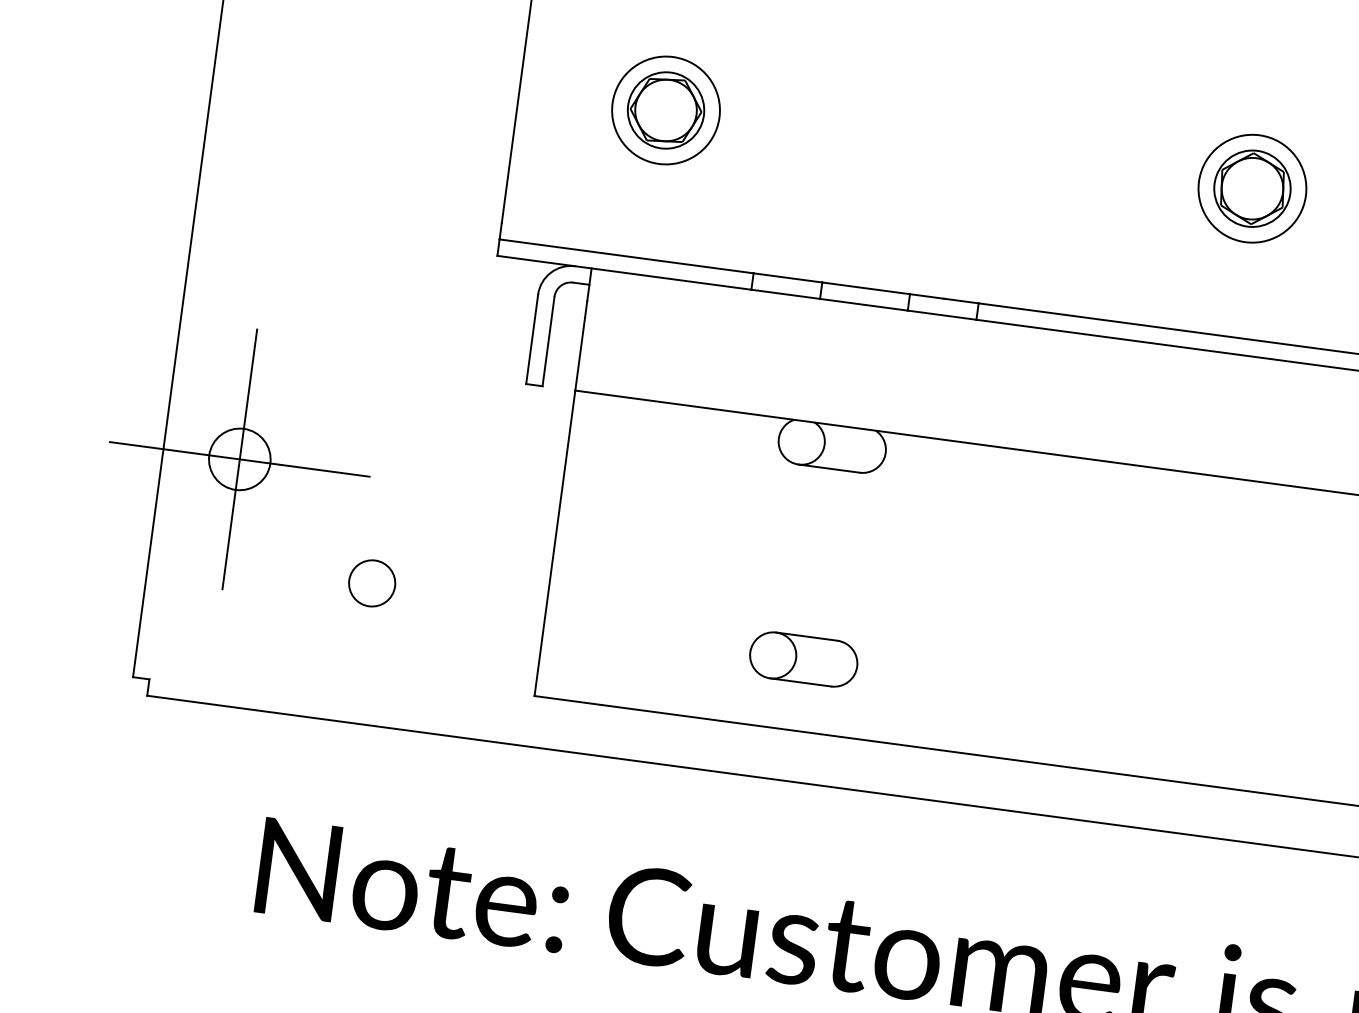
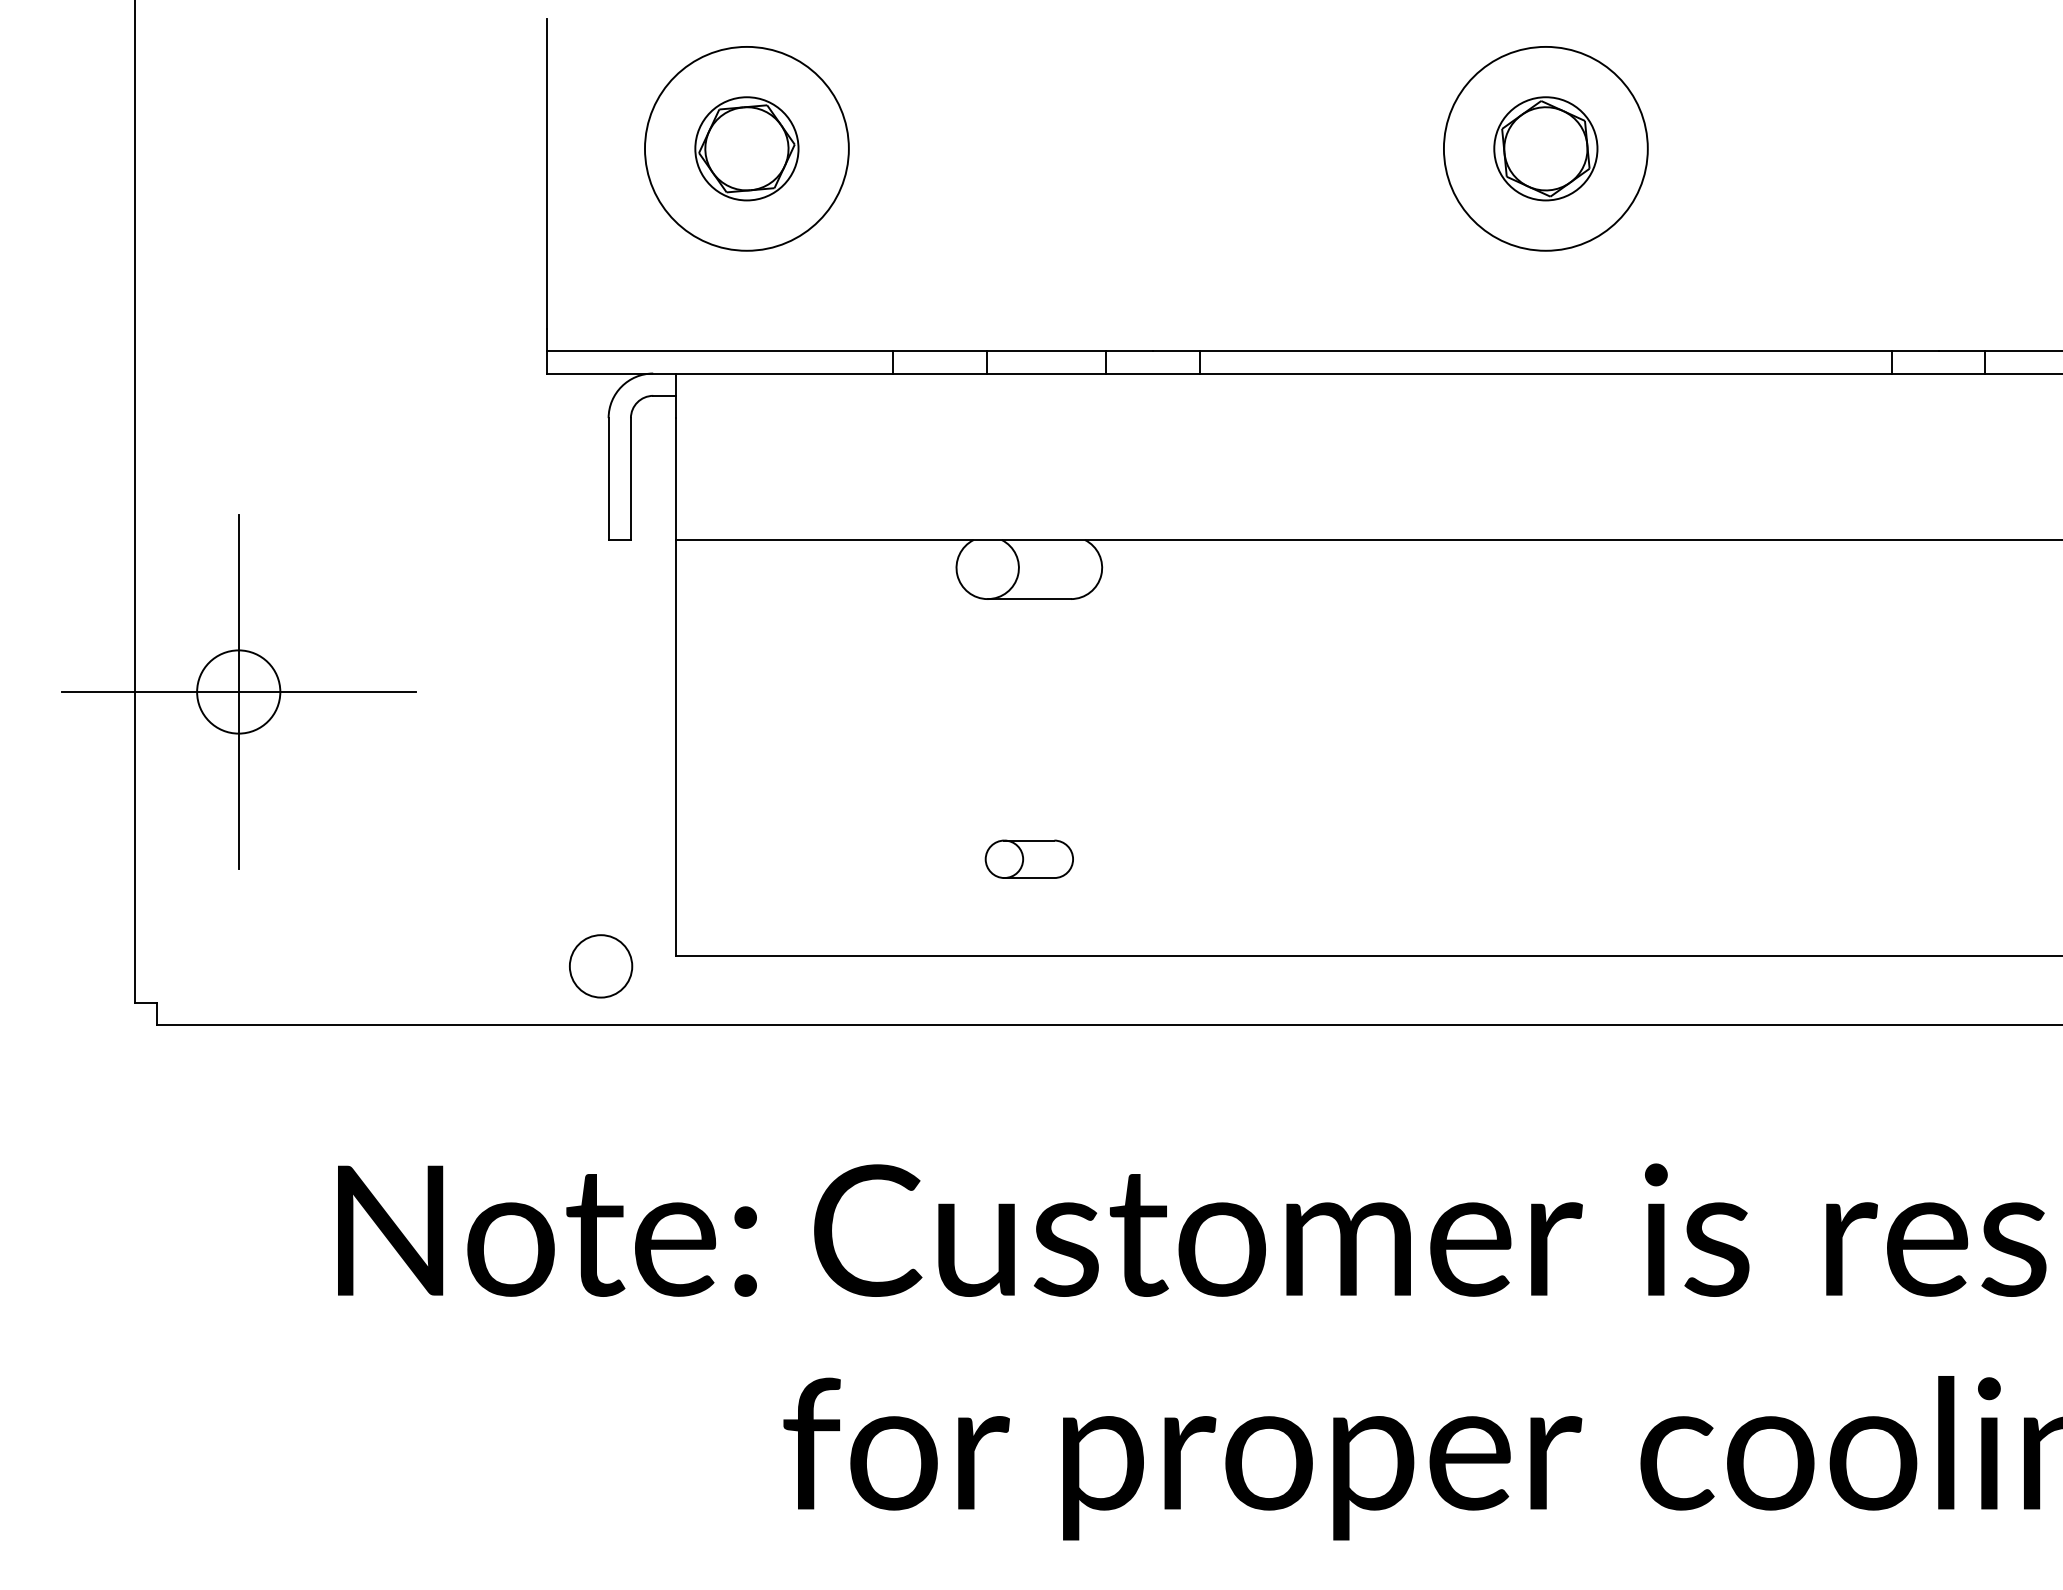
circle: (665, 110) -> (746, 148), size x1.4
circle: (1252, 188) -> (1545, 148), size x1.4
circle: (372, 583) -> (601, 966), moved
part: (803, 659) -> (1029, 859), size x0.6

